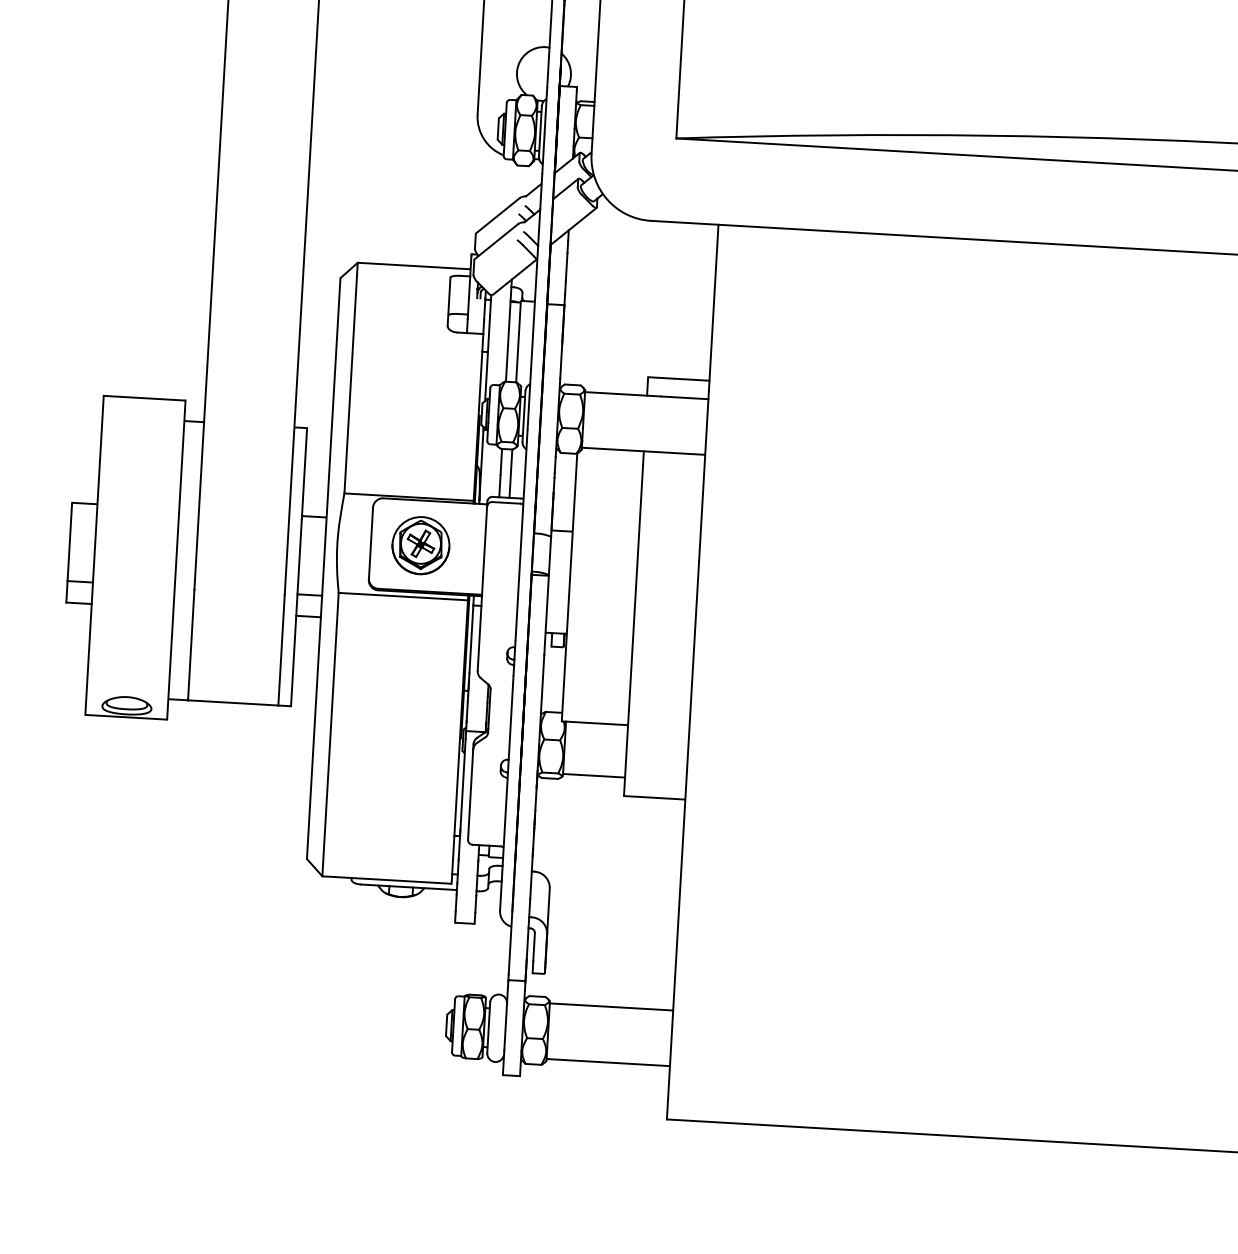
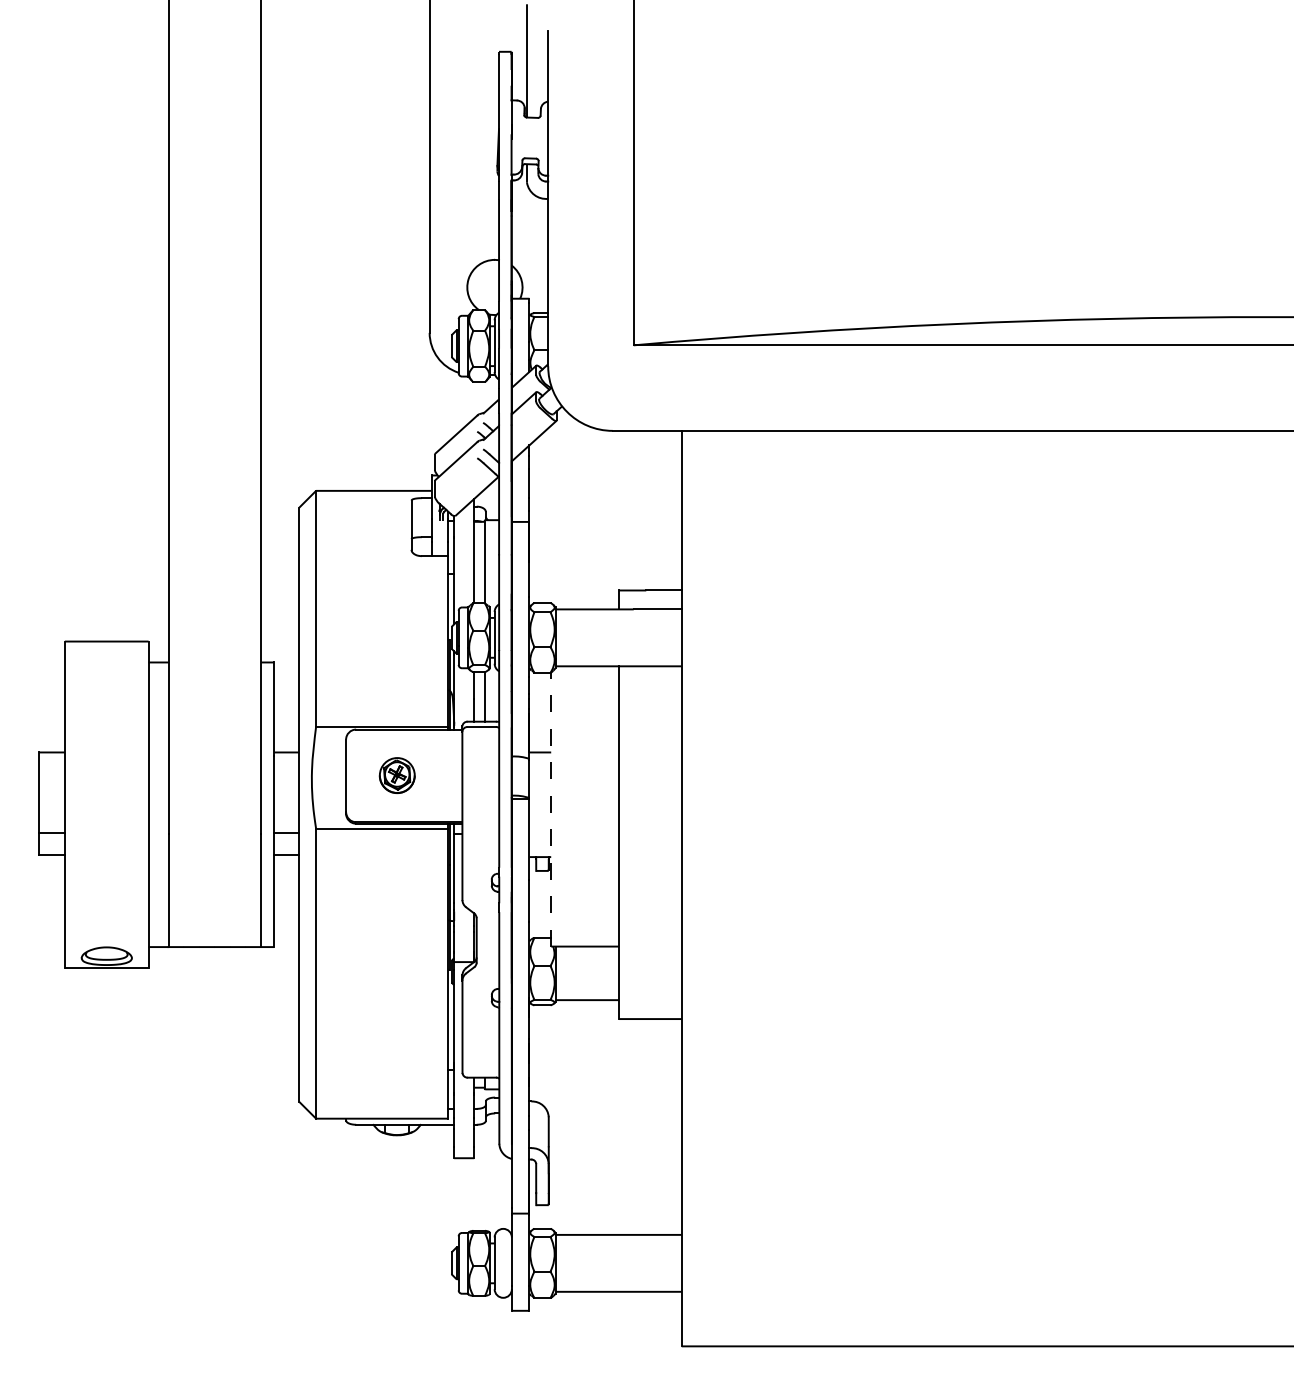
part: (421, 545) -> (397, 775), size x0.6
line: (569, 587) -> (551, 809), solid -> dashed

